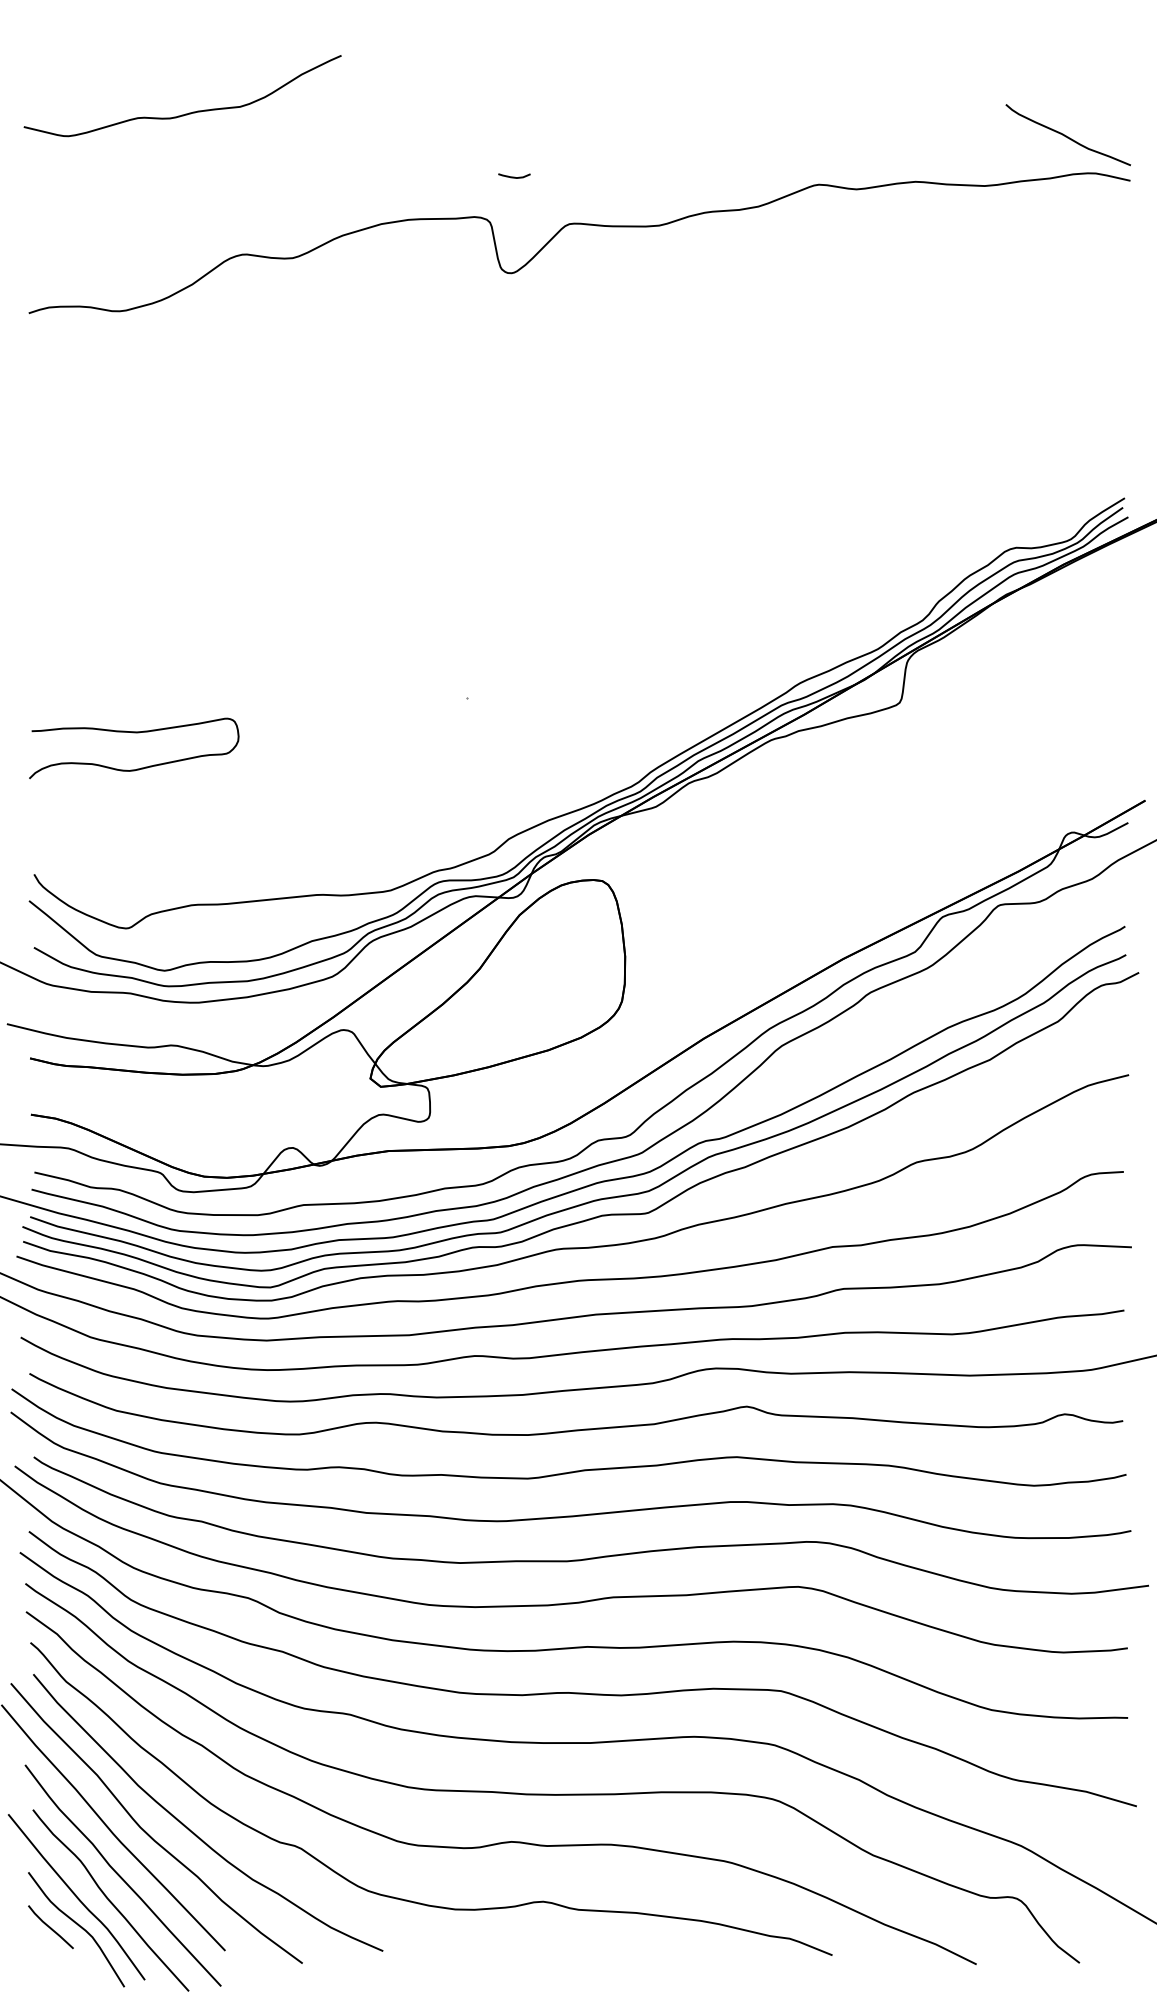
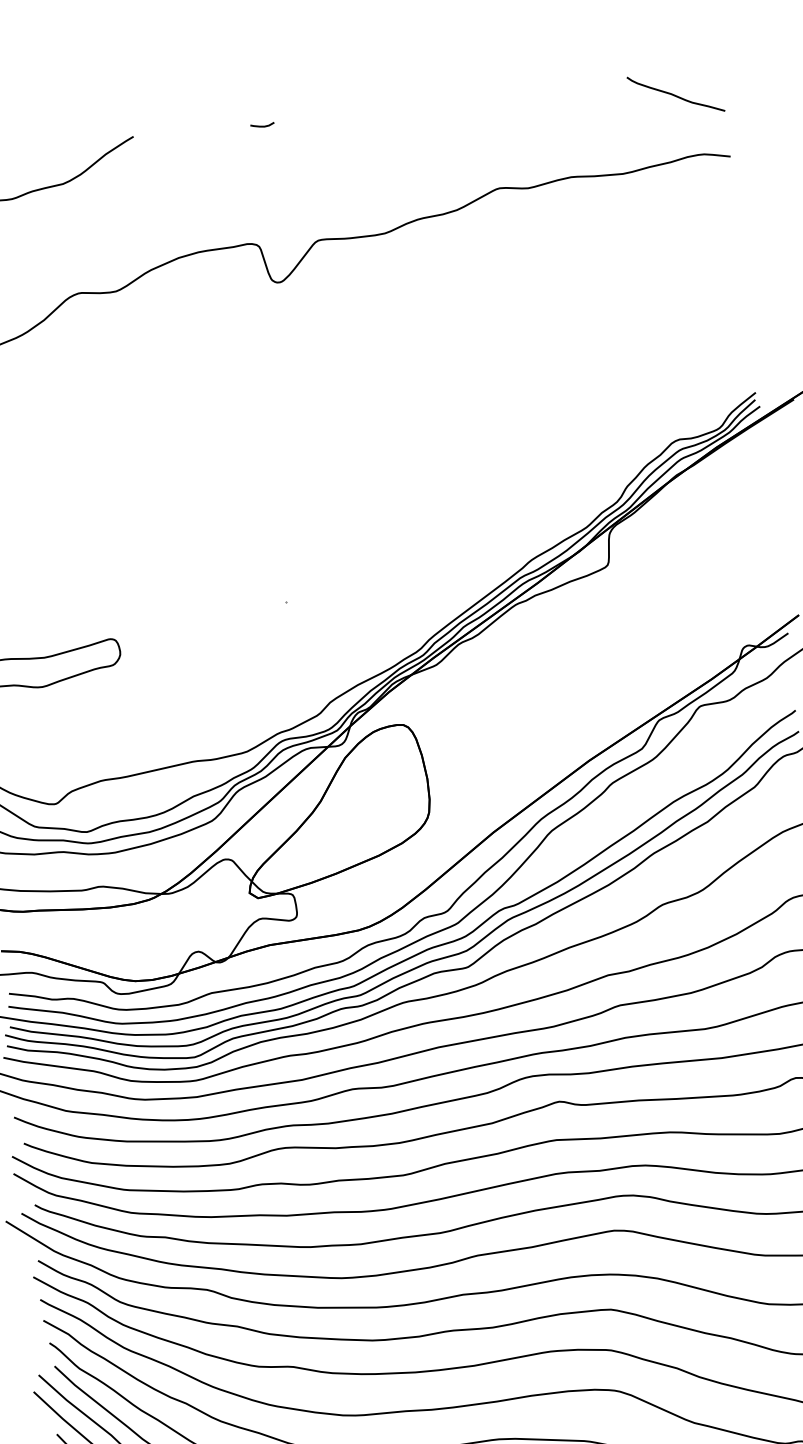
curve: (1066, 135) -> (674, 94), moved
curve: (514, 176) -> (262, 125), moved

